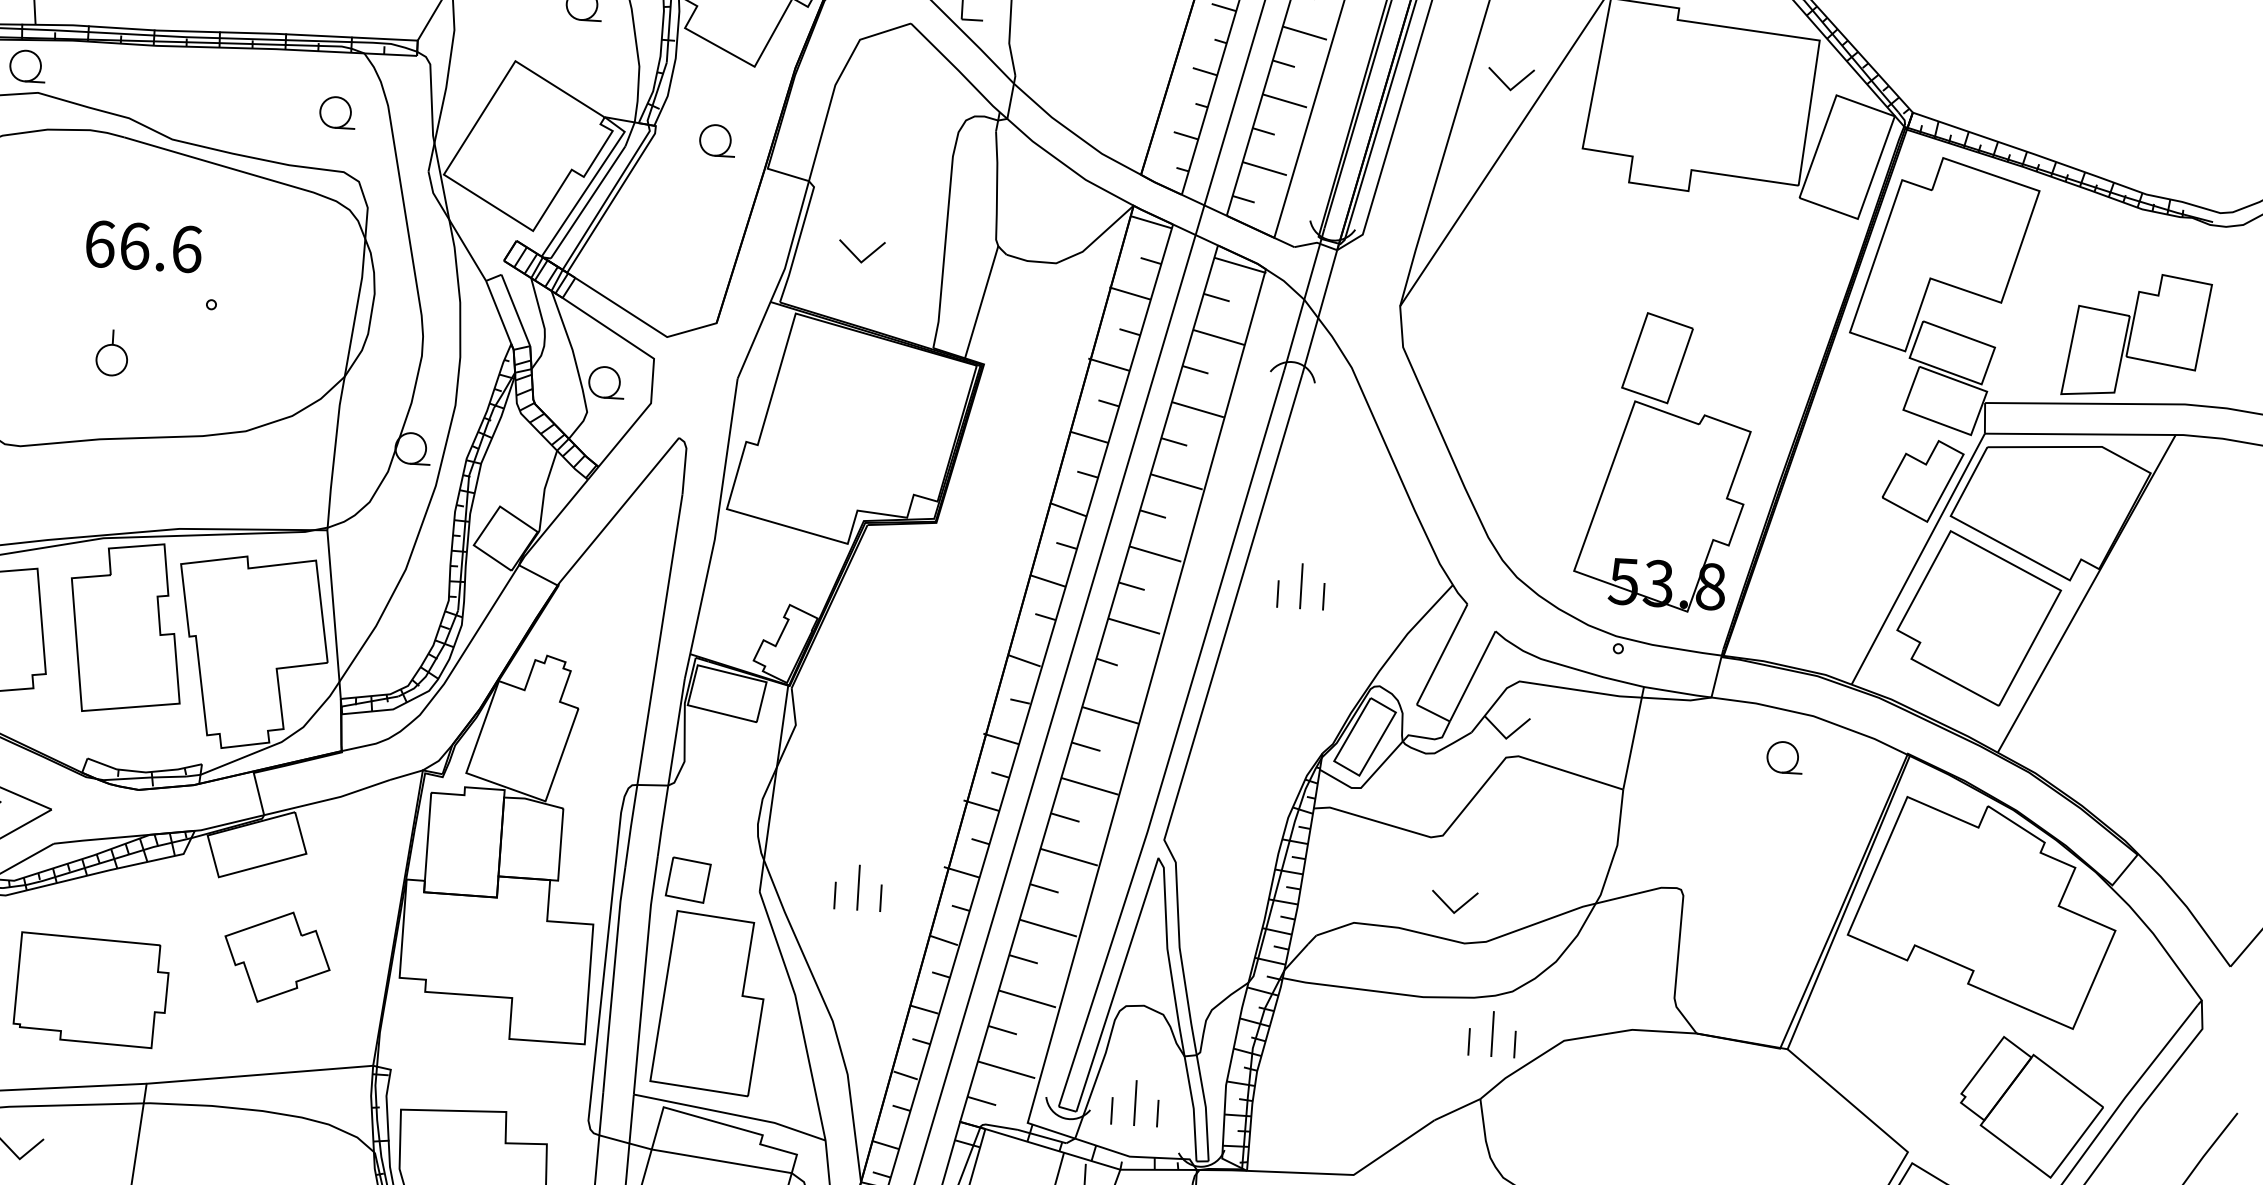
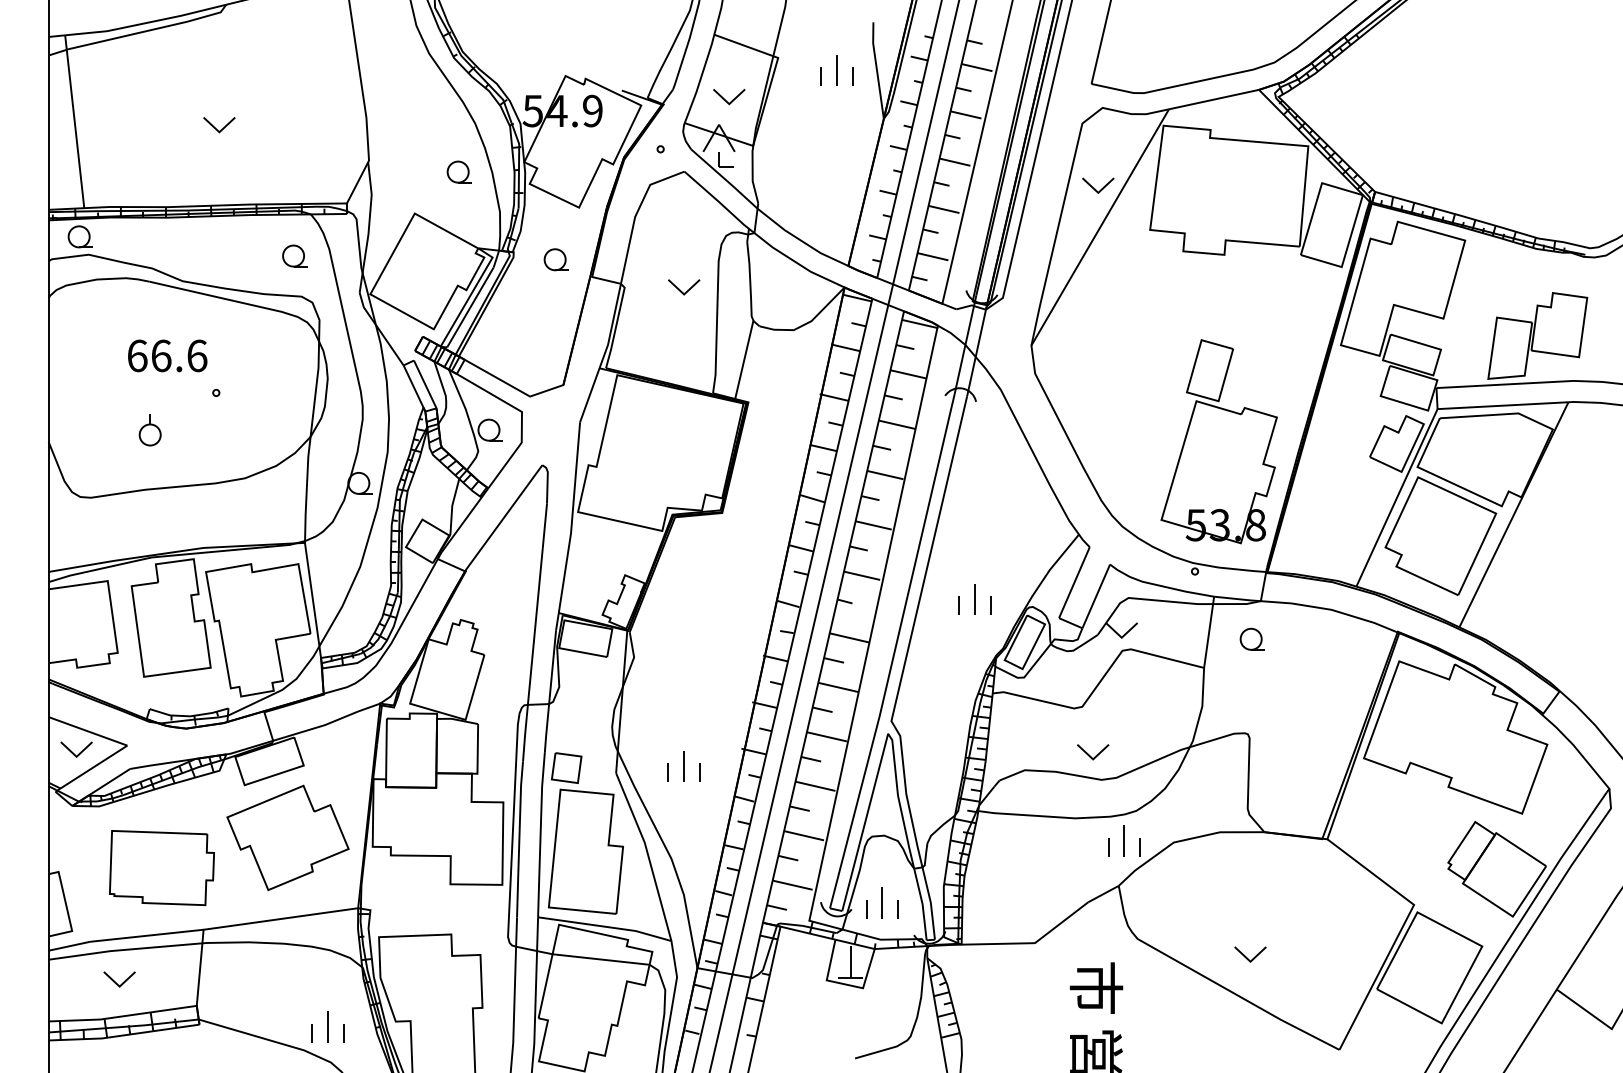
part: (862, 252) -> (684, 287), moved
part: (1300, 586) -> (974, 599), moved
part: (1783, 756) -> (1251, 638), moved
part: (276, 956) -> (287, 837), size x1.67

